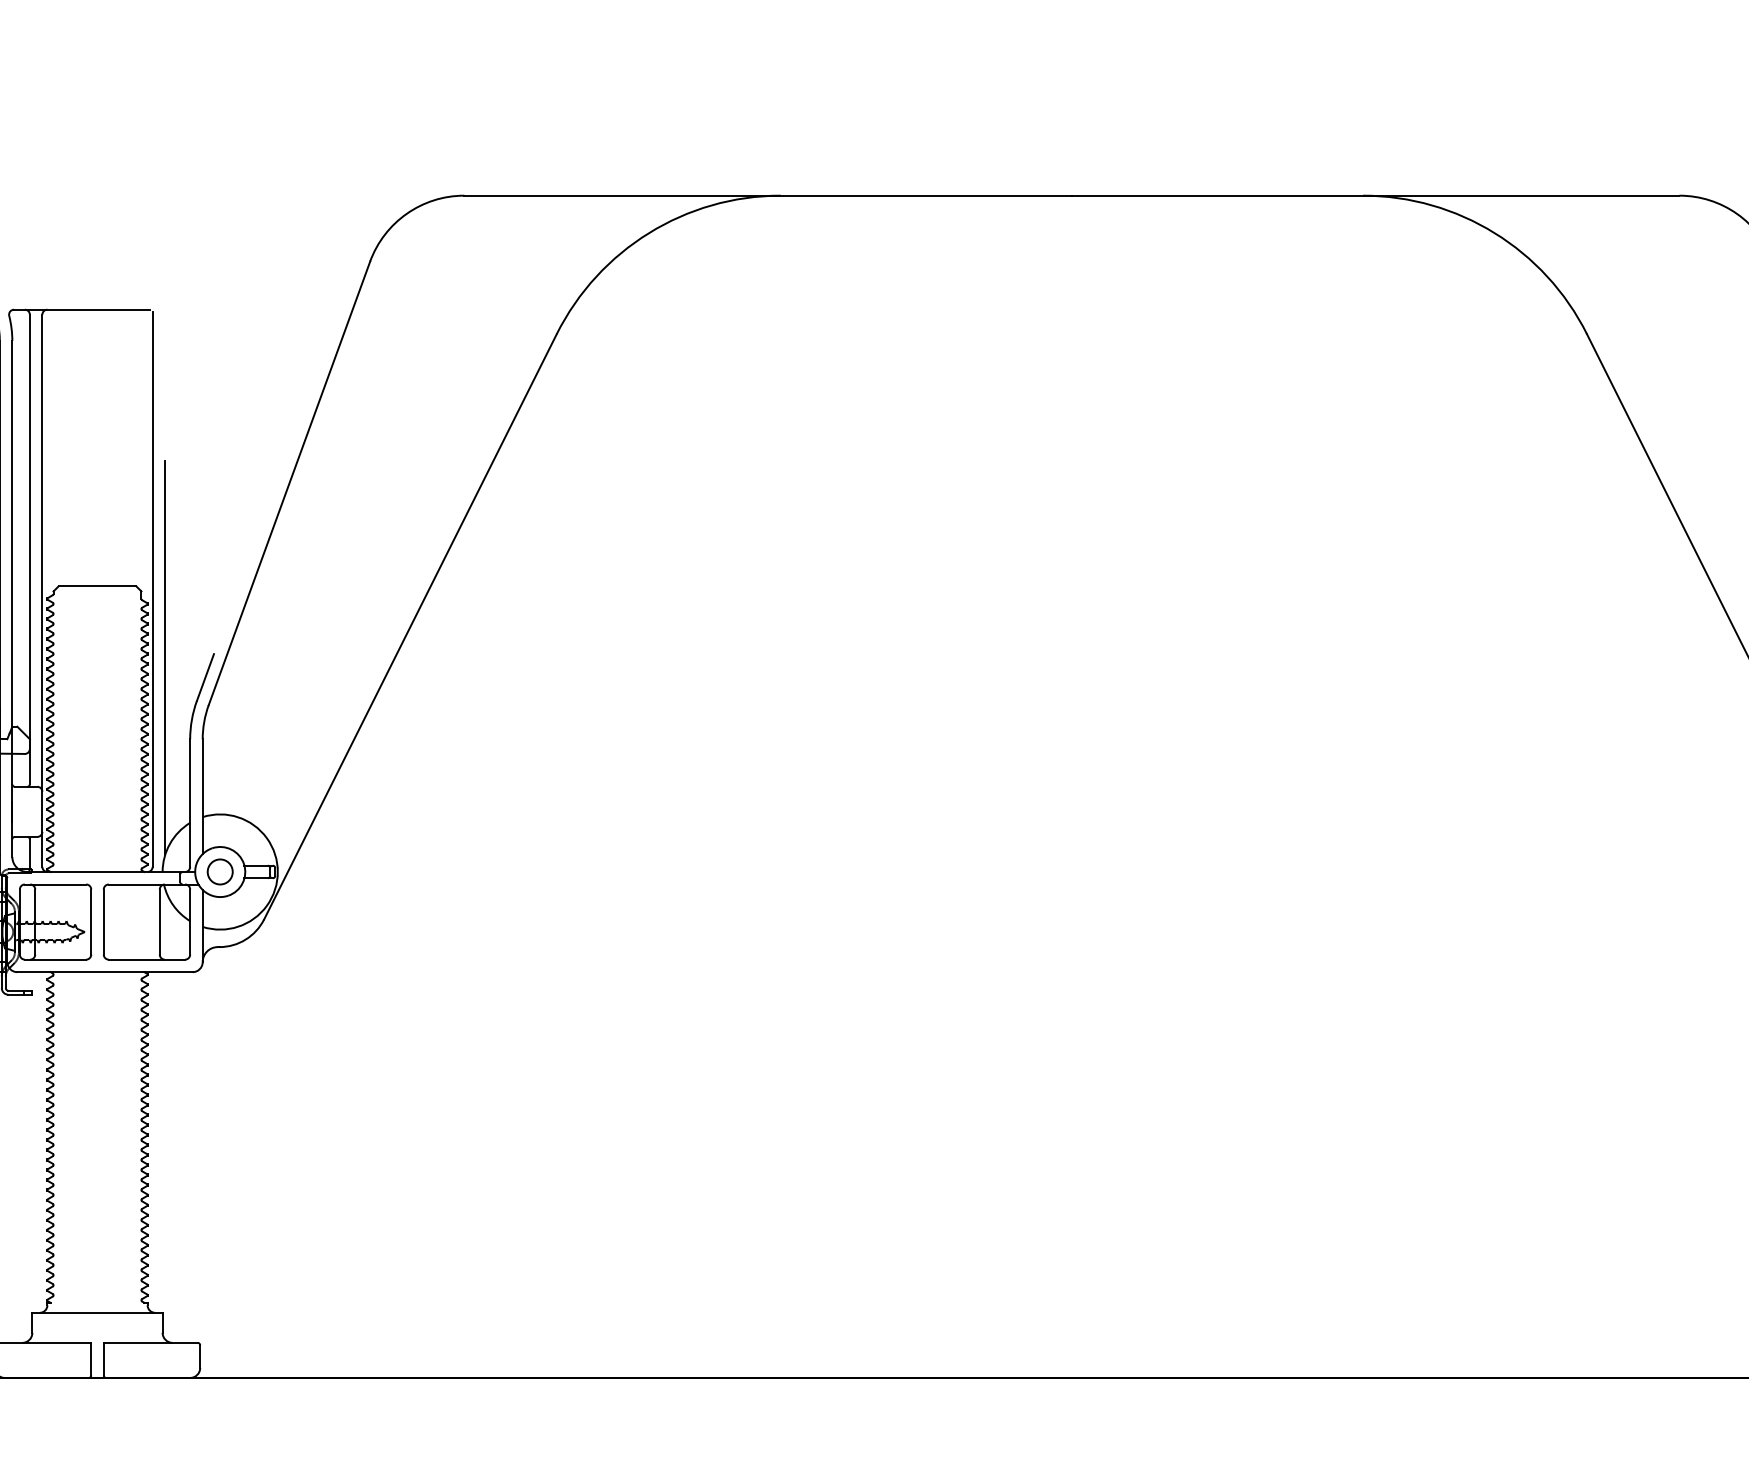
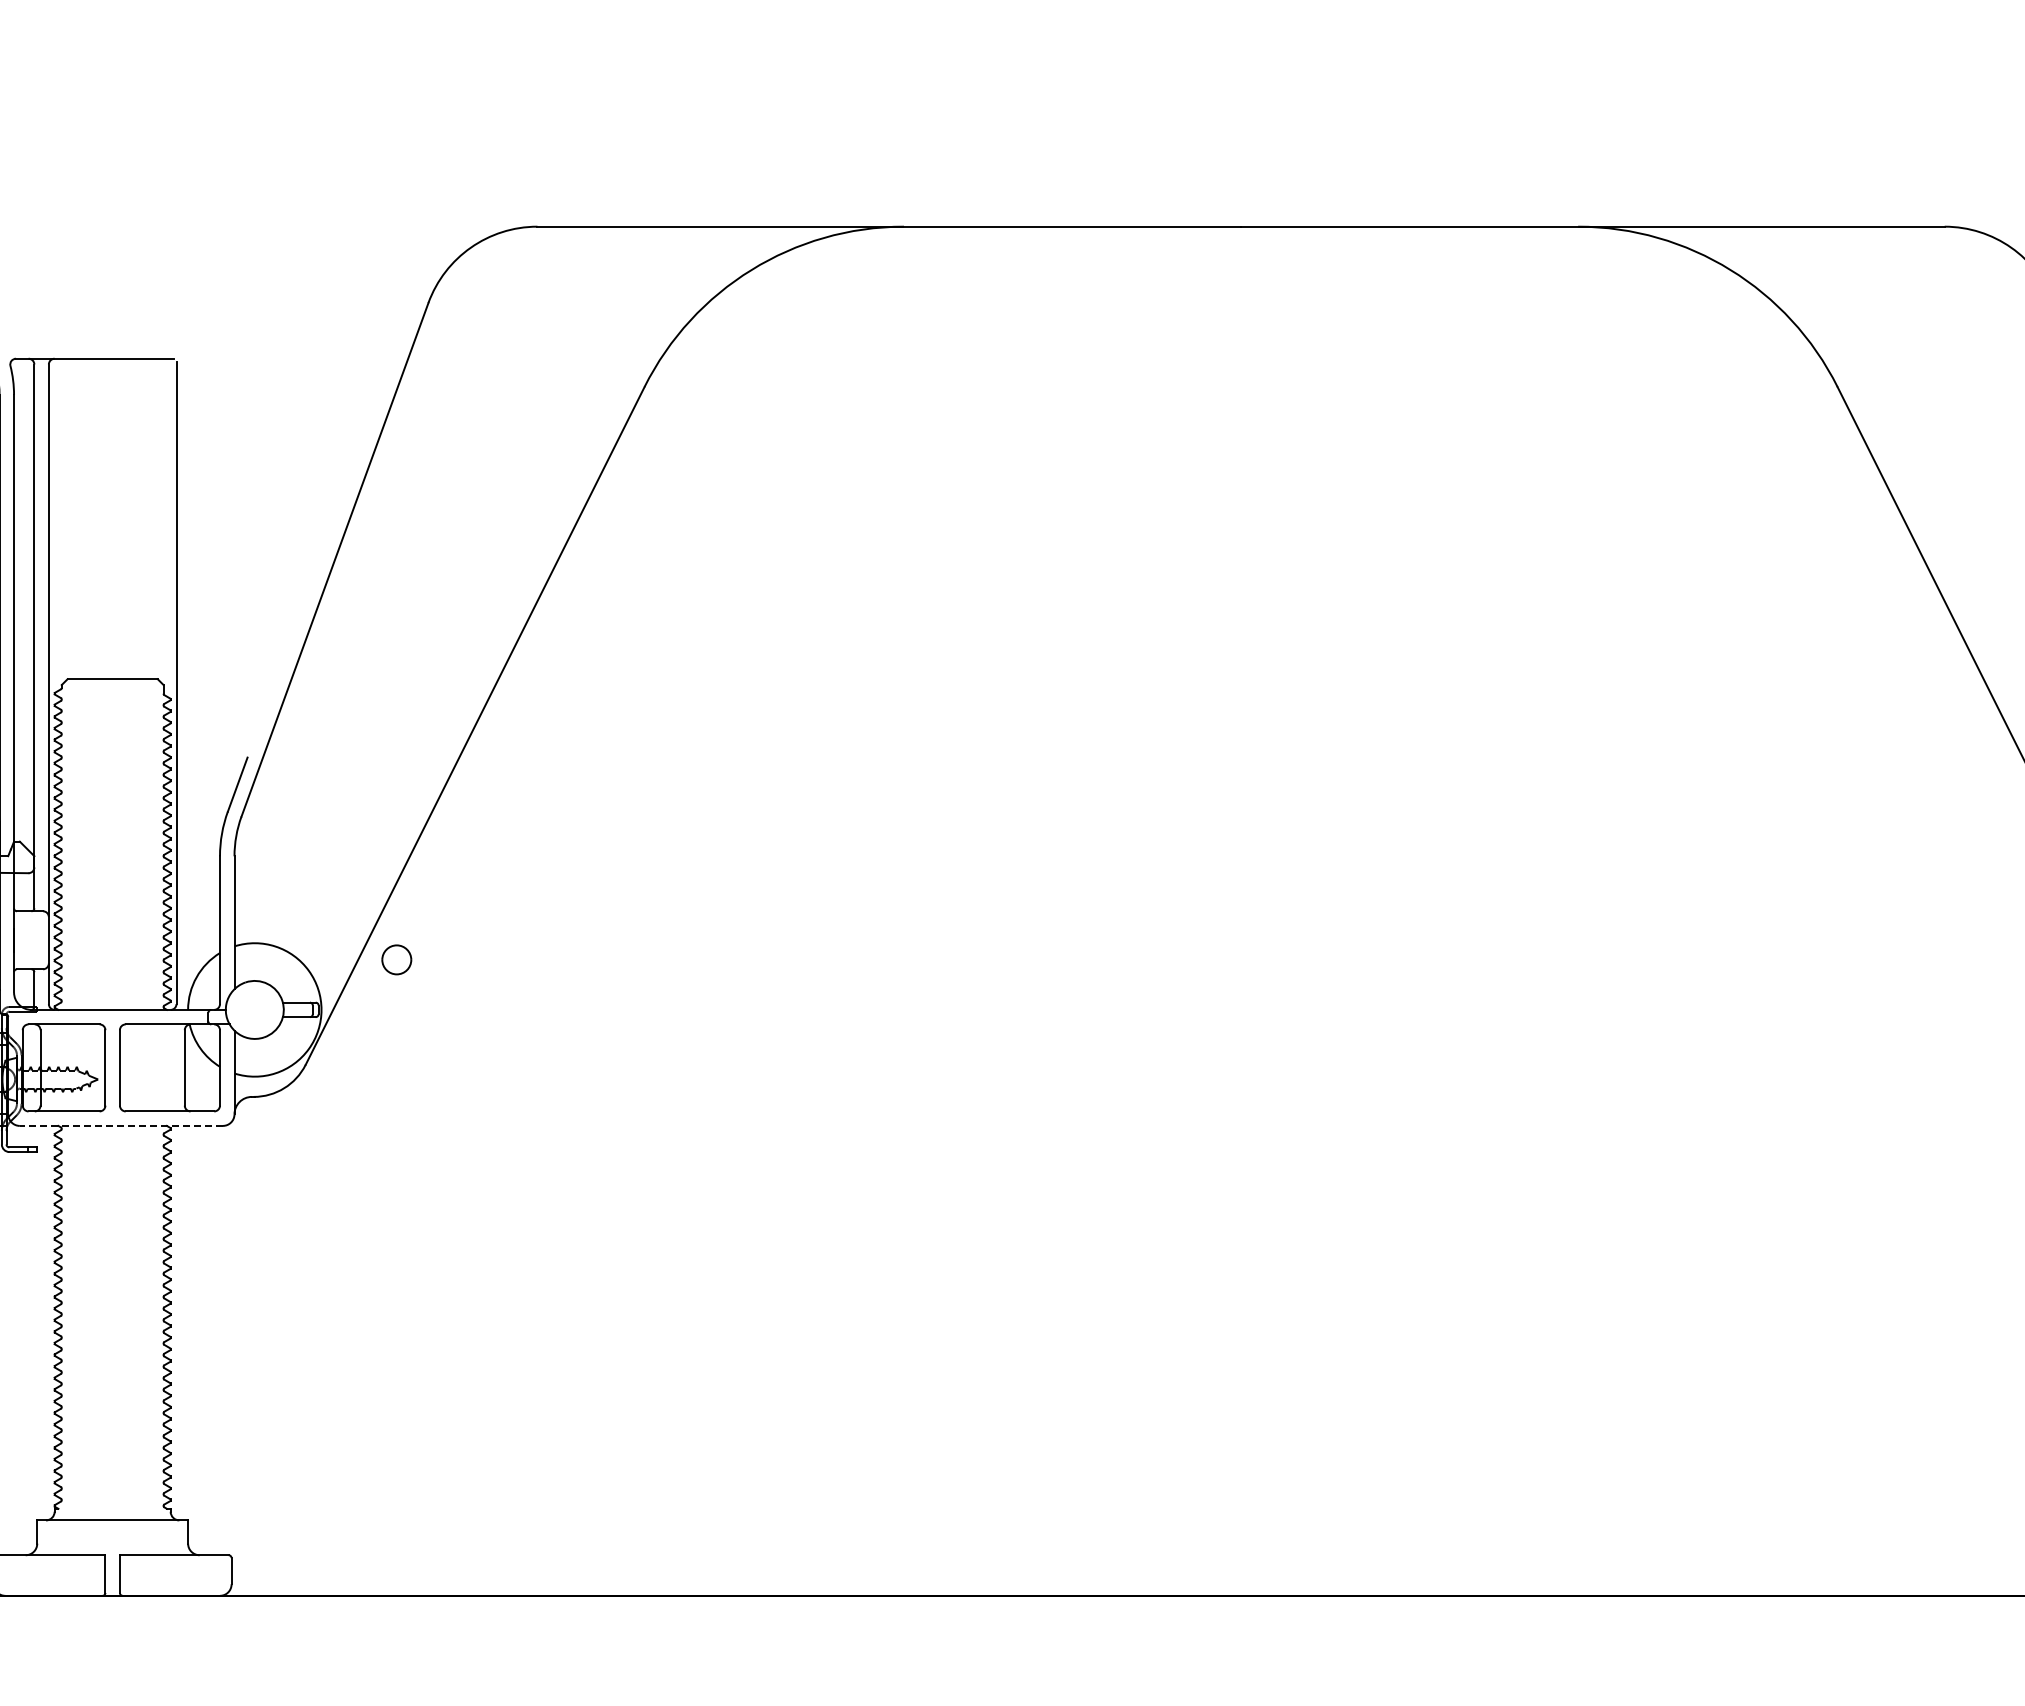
line: (165, 658) -> (191, 762), removed
part: (219, 871) -> (396, 959), moved
line: (105, 971) -> (121, 1125), solid -> dashed

